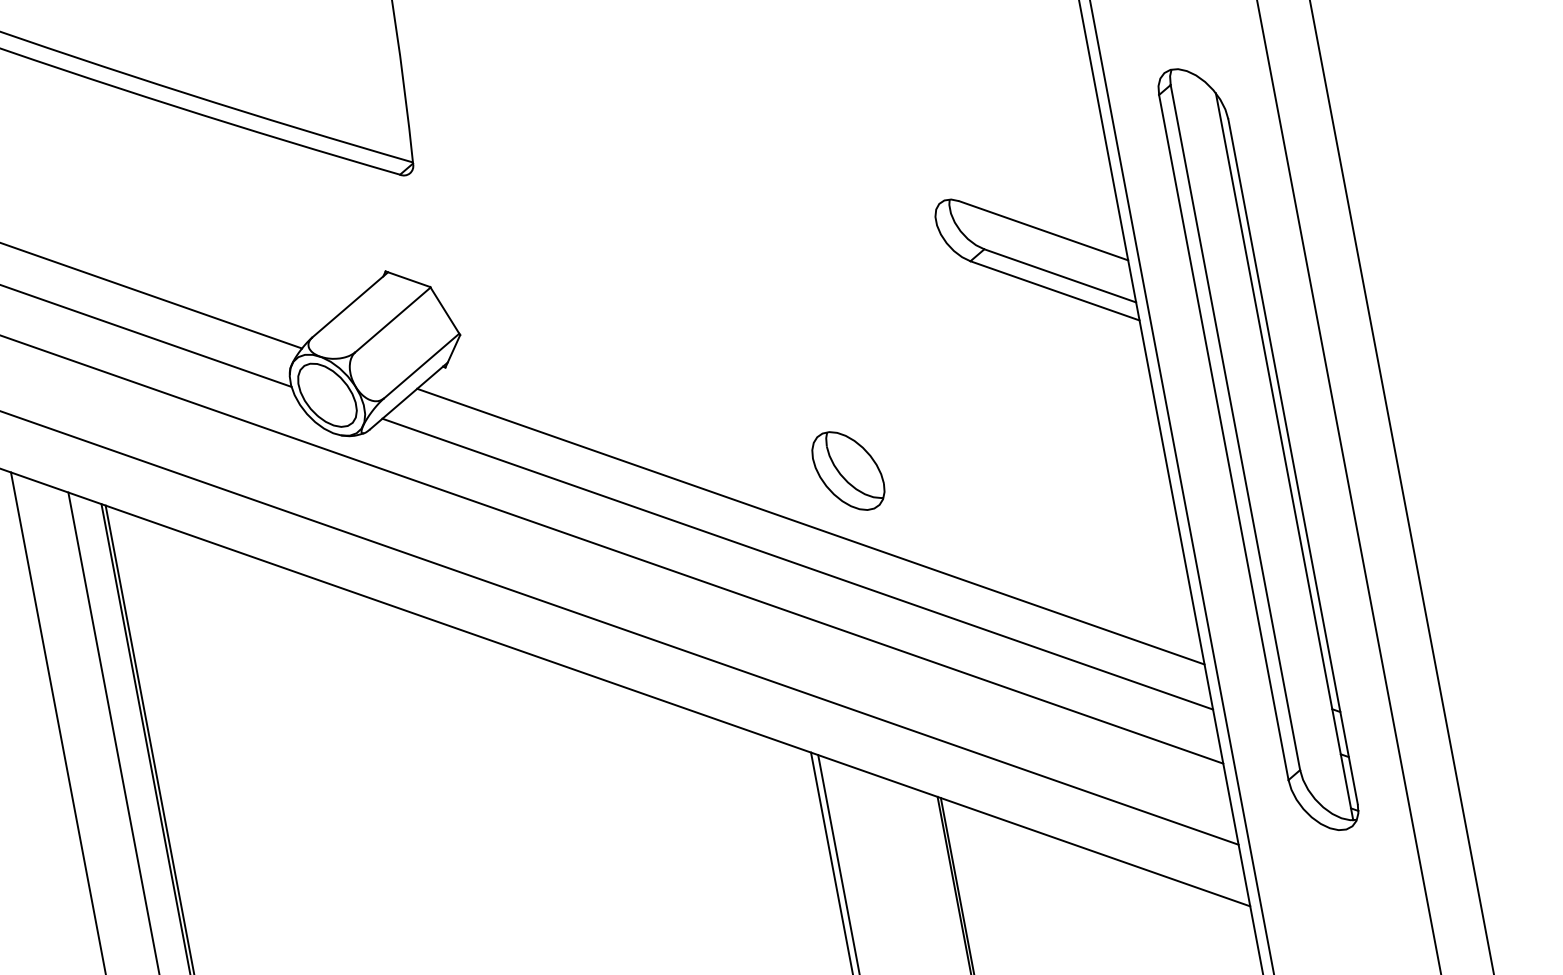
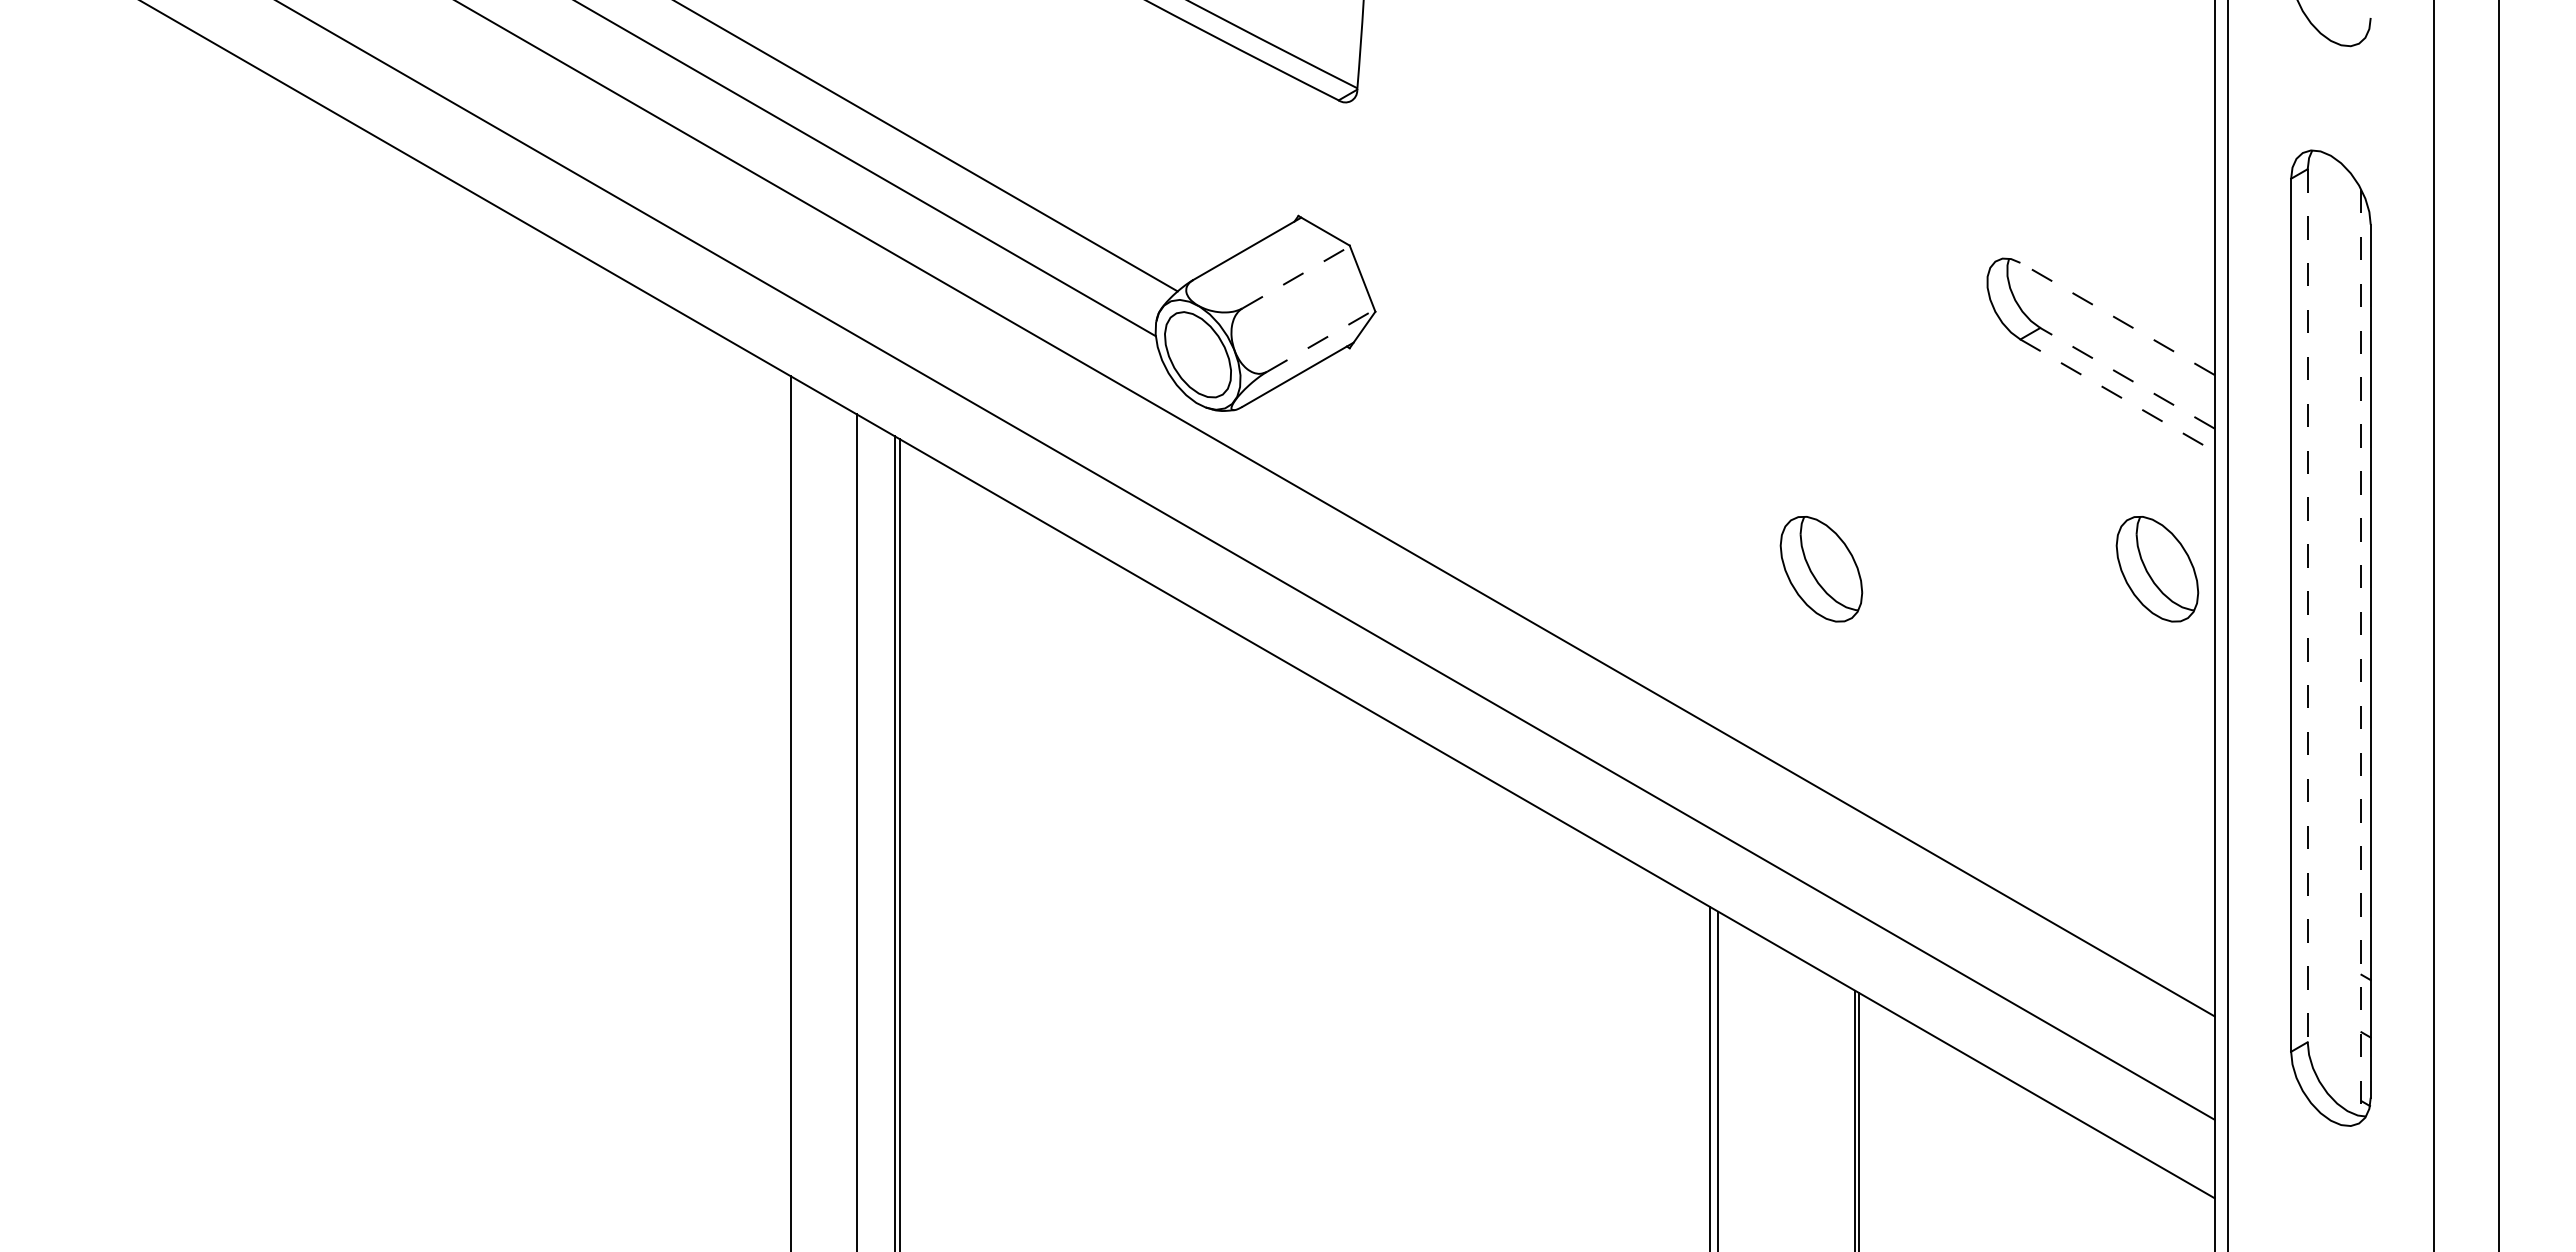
line: (1043, 230) -> (2117, 318), solid -> dashed
line: (1060, 276) -> (2127, 378), solid -> dashed
line: (1054, 290) -> (2117, 395), solid -> dashed
line: (393, 319) -> (1296, 277), solid -> dashed
line: (422, 365) -> (1321, 340), solid -> dashed
part: (1112, 421) -> (2157, 569), added
line: (1235, 427) -> (2307, 605), solid -> dashed
line: (1284, 457) -> (2361, 653), solid -> dashed
line: (810, 526) -> (1762, 628), removed
line: (797, 563) -> (1737, 671), removed

